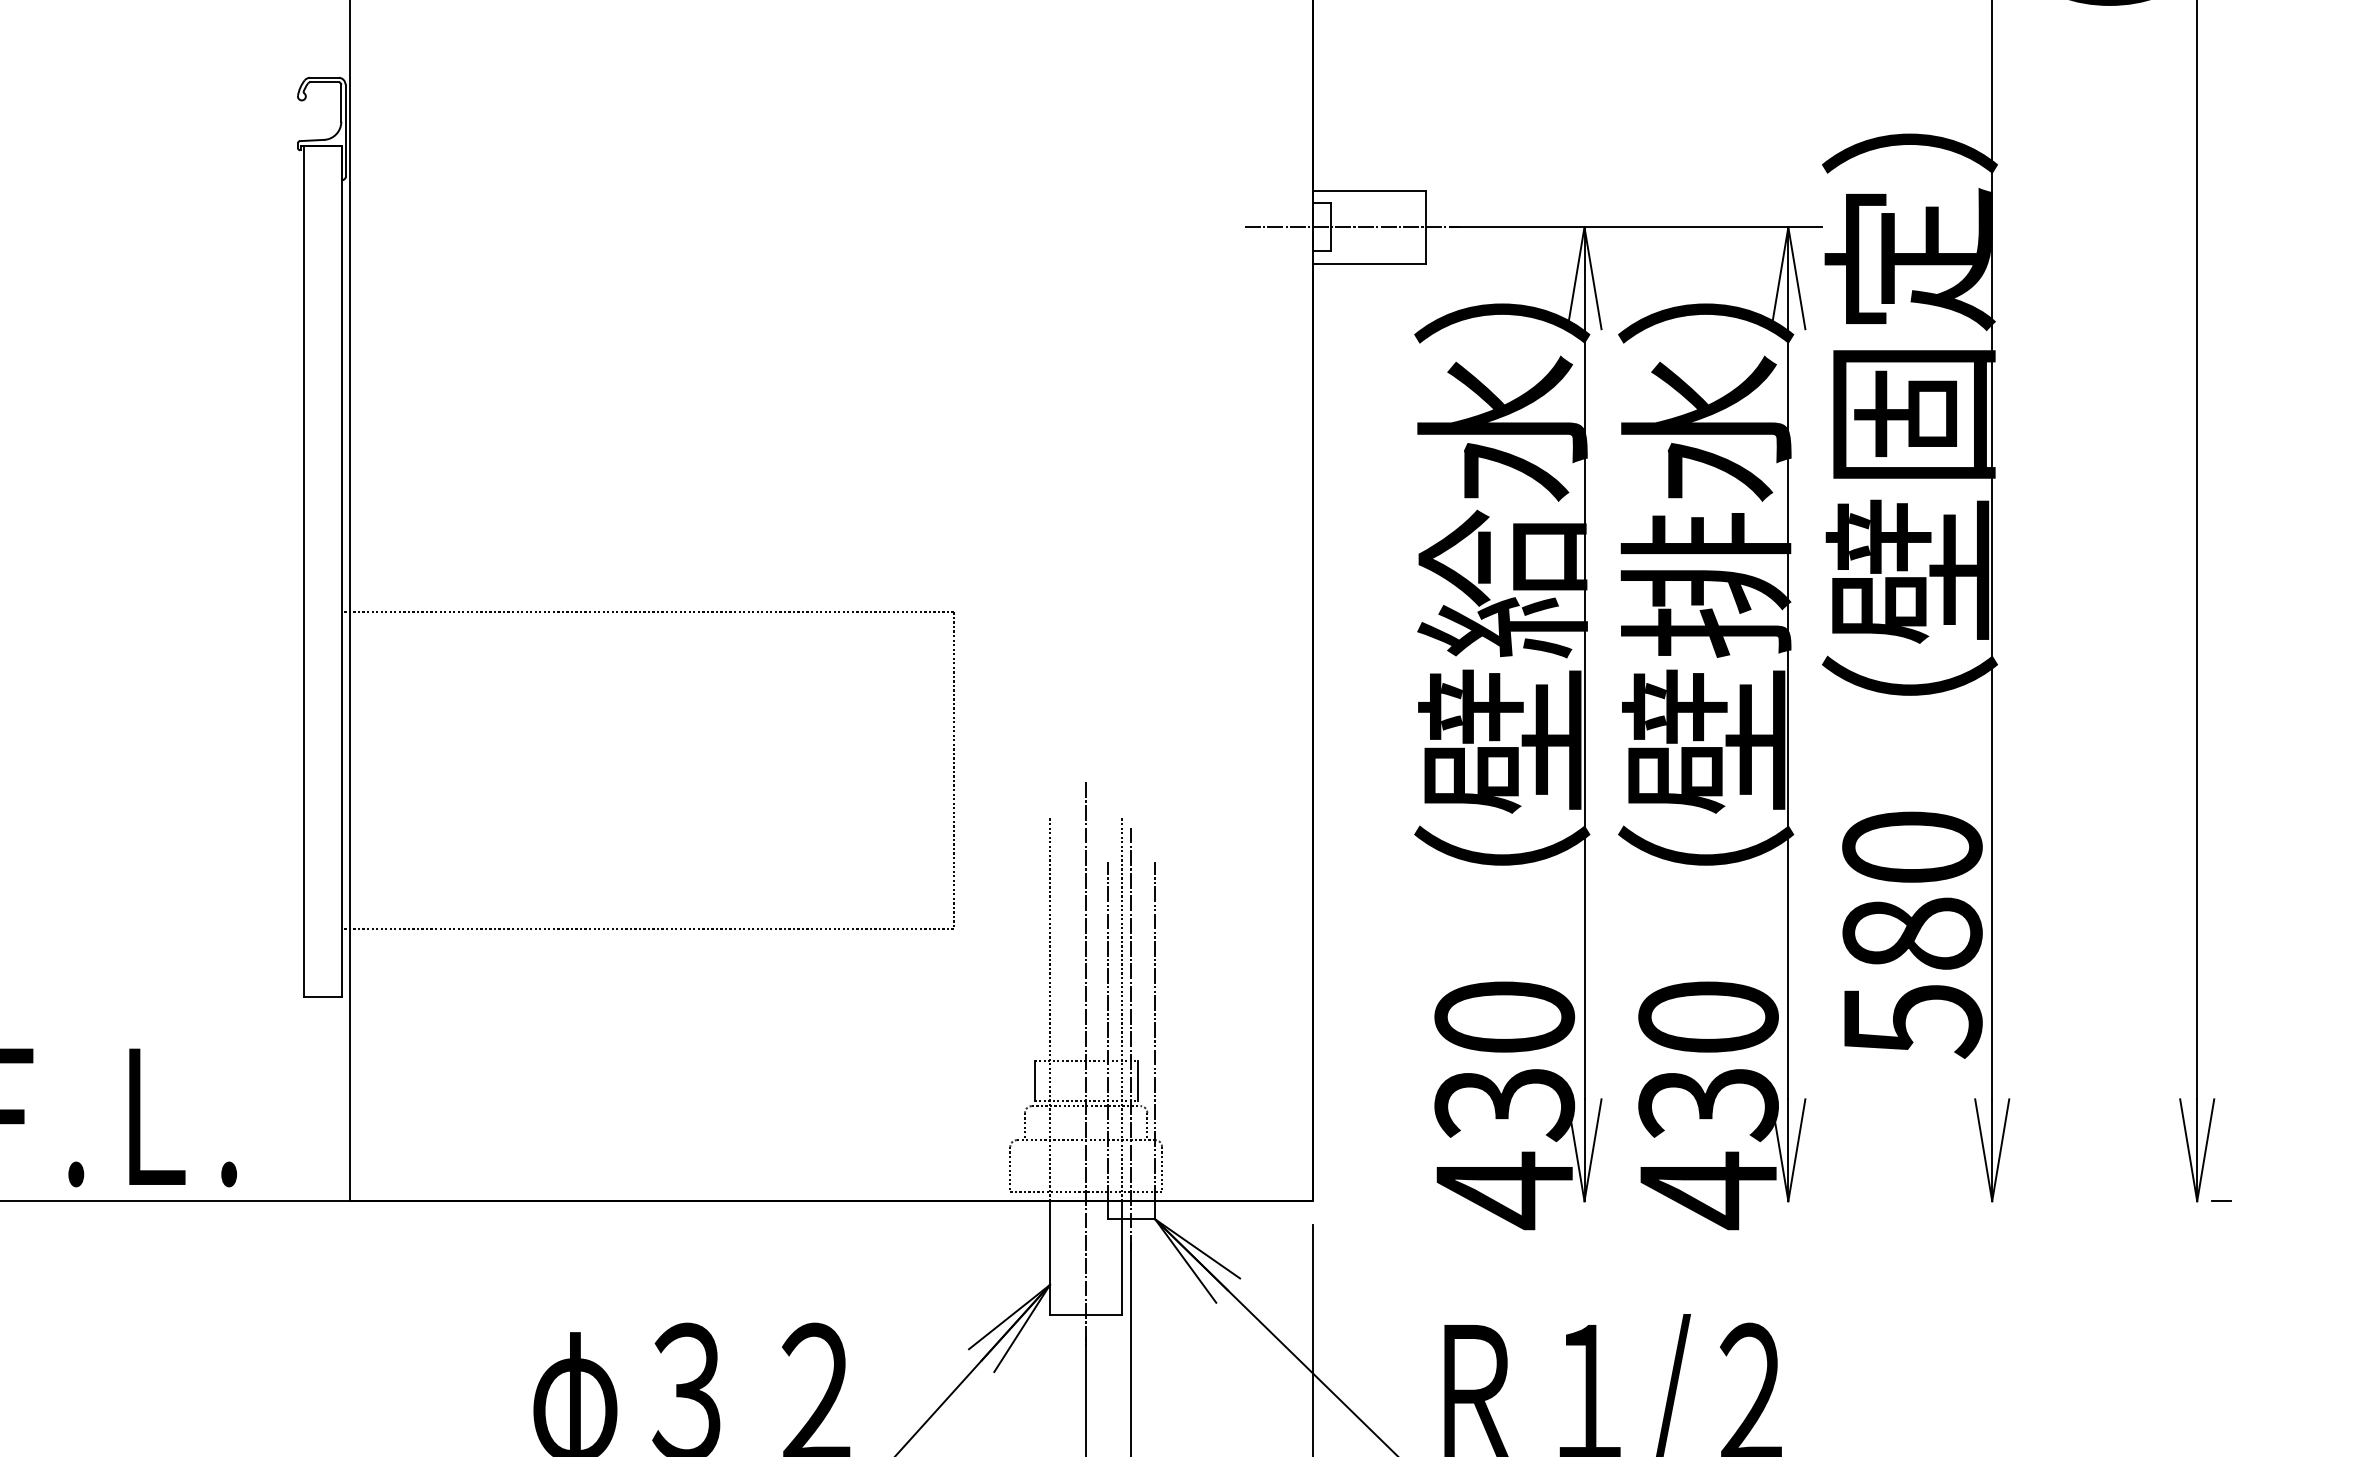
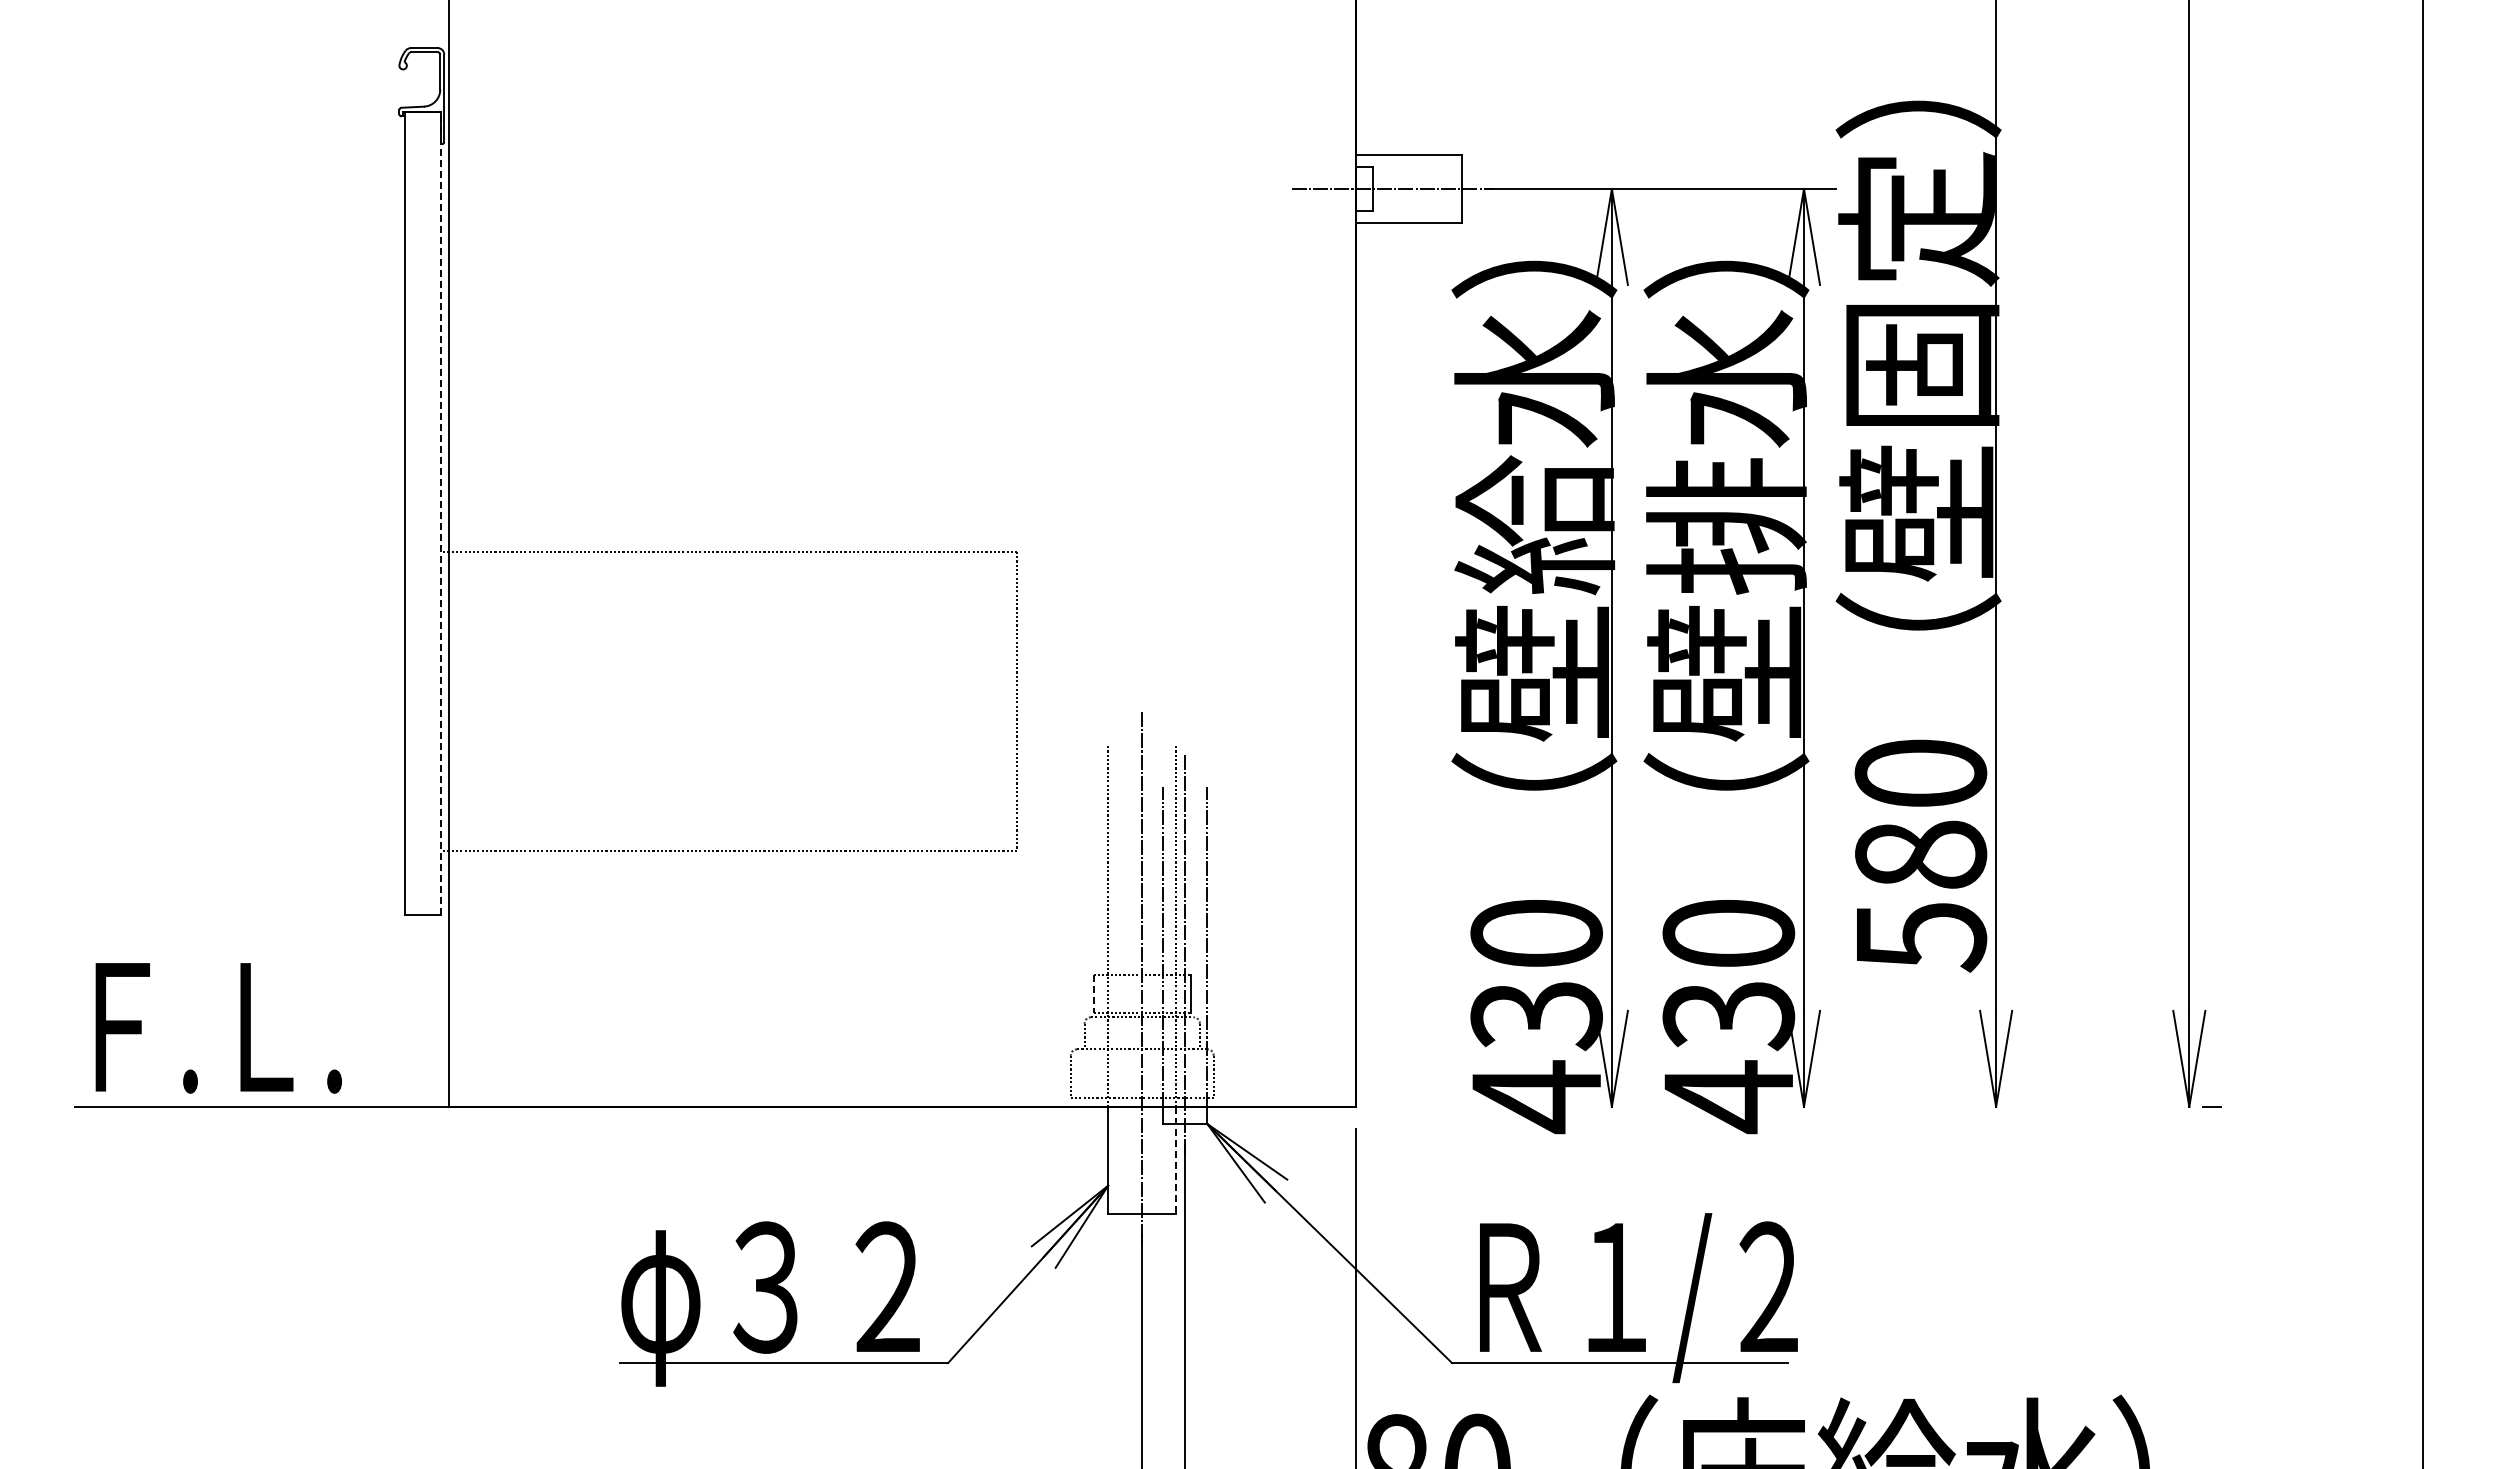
line: (342, 570) -> (441, 512), solid -> dashed
line: (1034, 1080) -> (1093, 993), solid -> dashed
line: (1122, 1258) -> (1176, 1160), solid -> dashed

